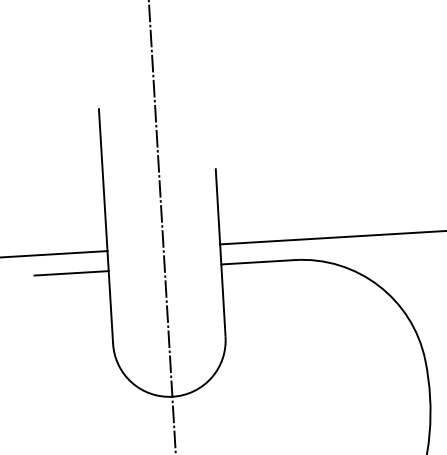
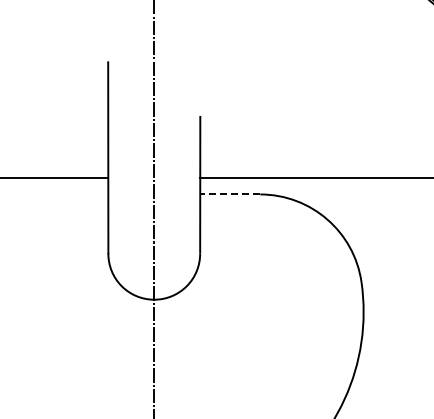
line: (257, 262) -> (229, 194), solid -> dashed
line: (70, 273) -> (77, 194), removed

